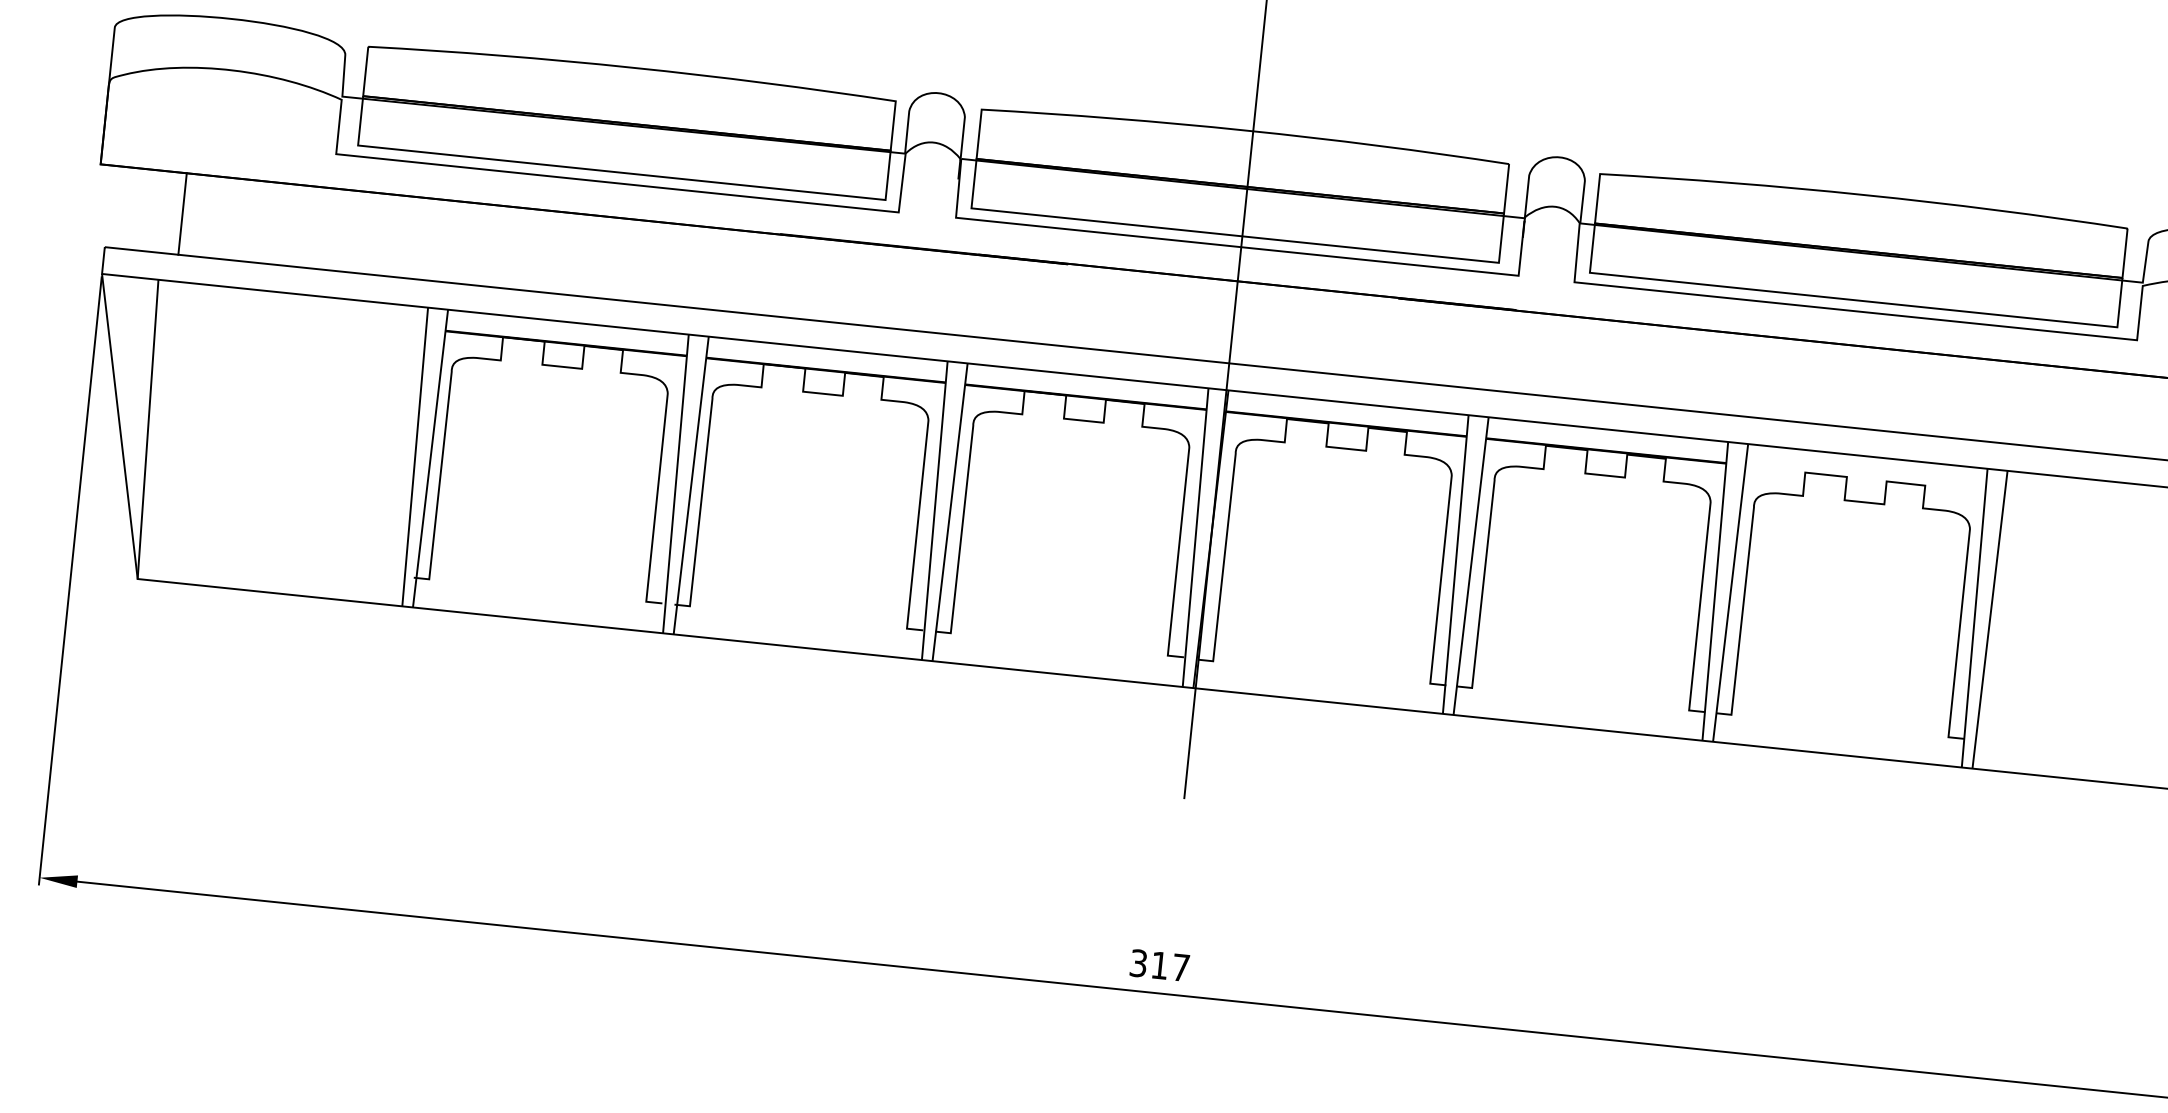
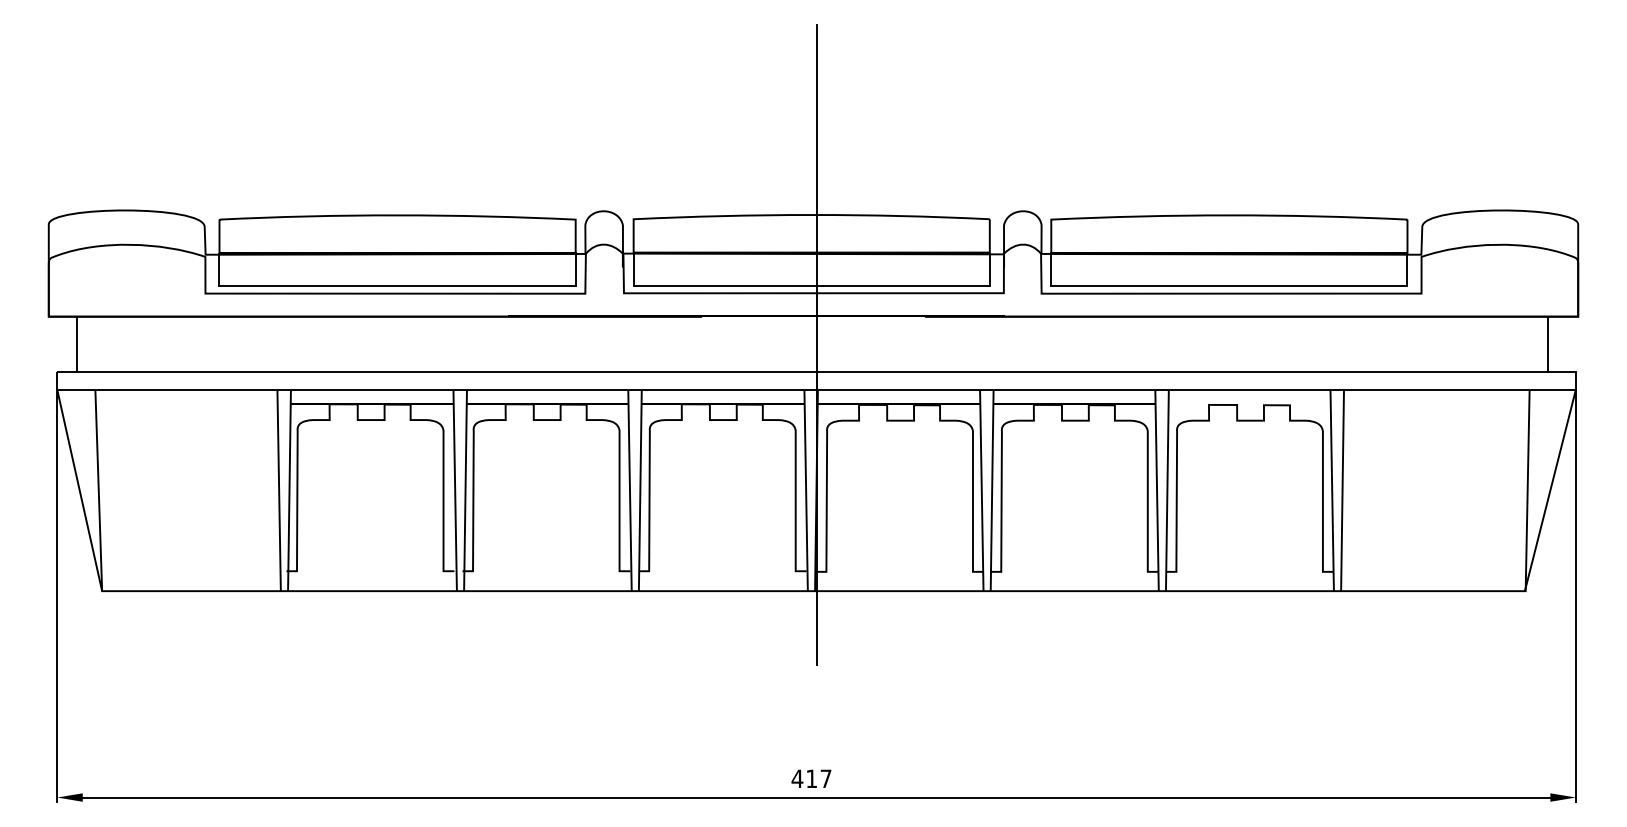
line: (182, 212) -> (76, 343), moved
text: (1138, 962) -> (797, 778), 317 -> 417

